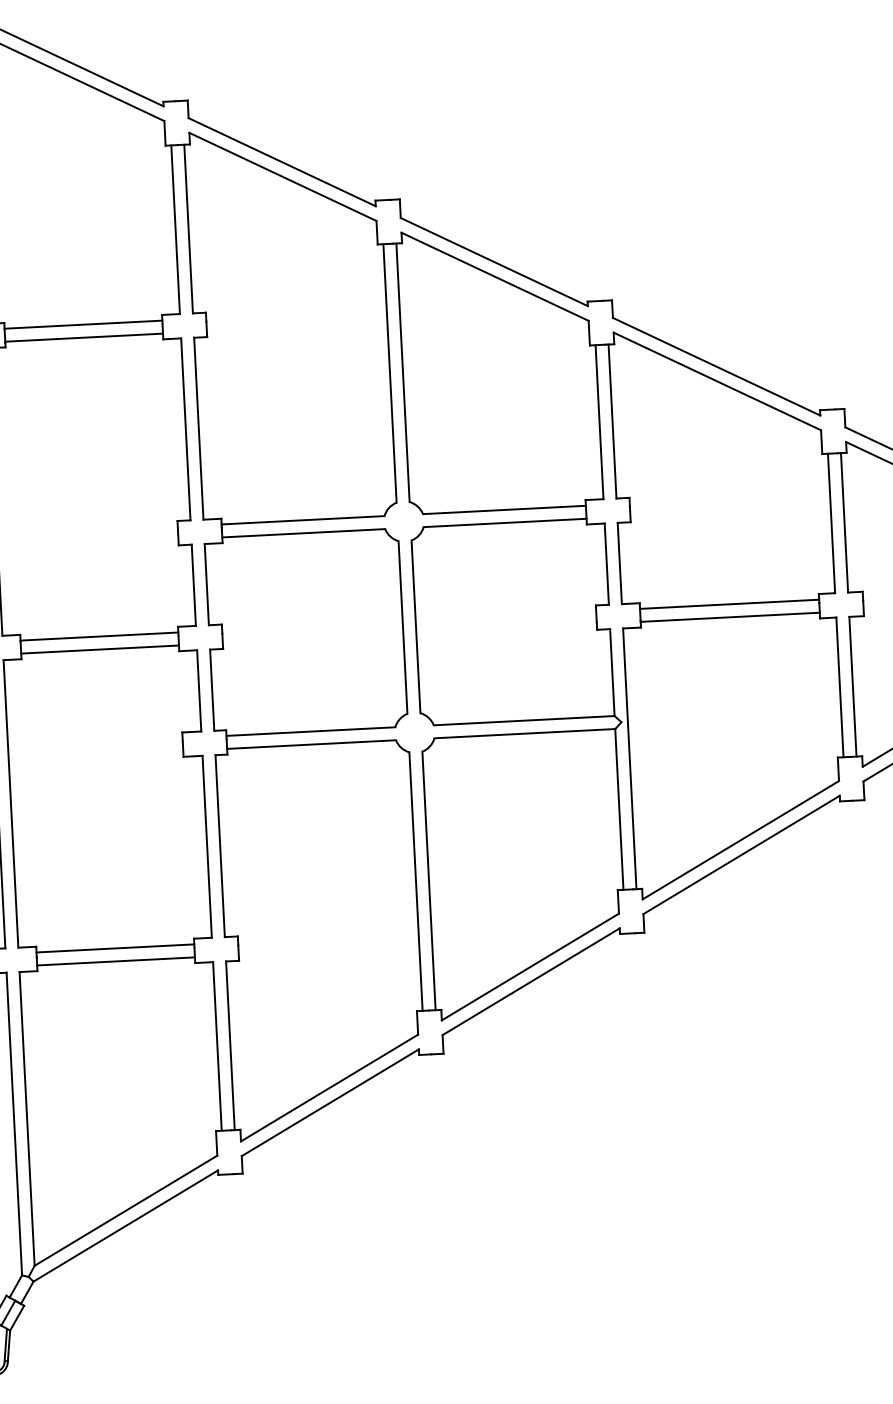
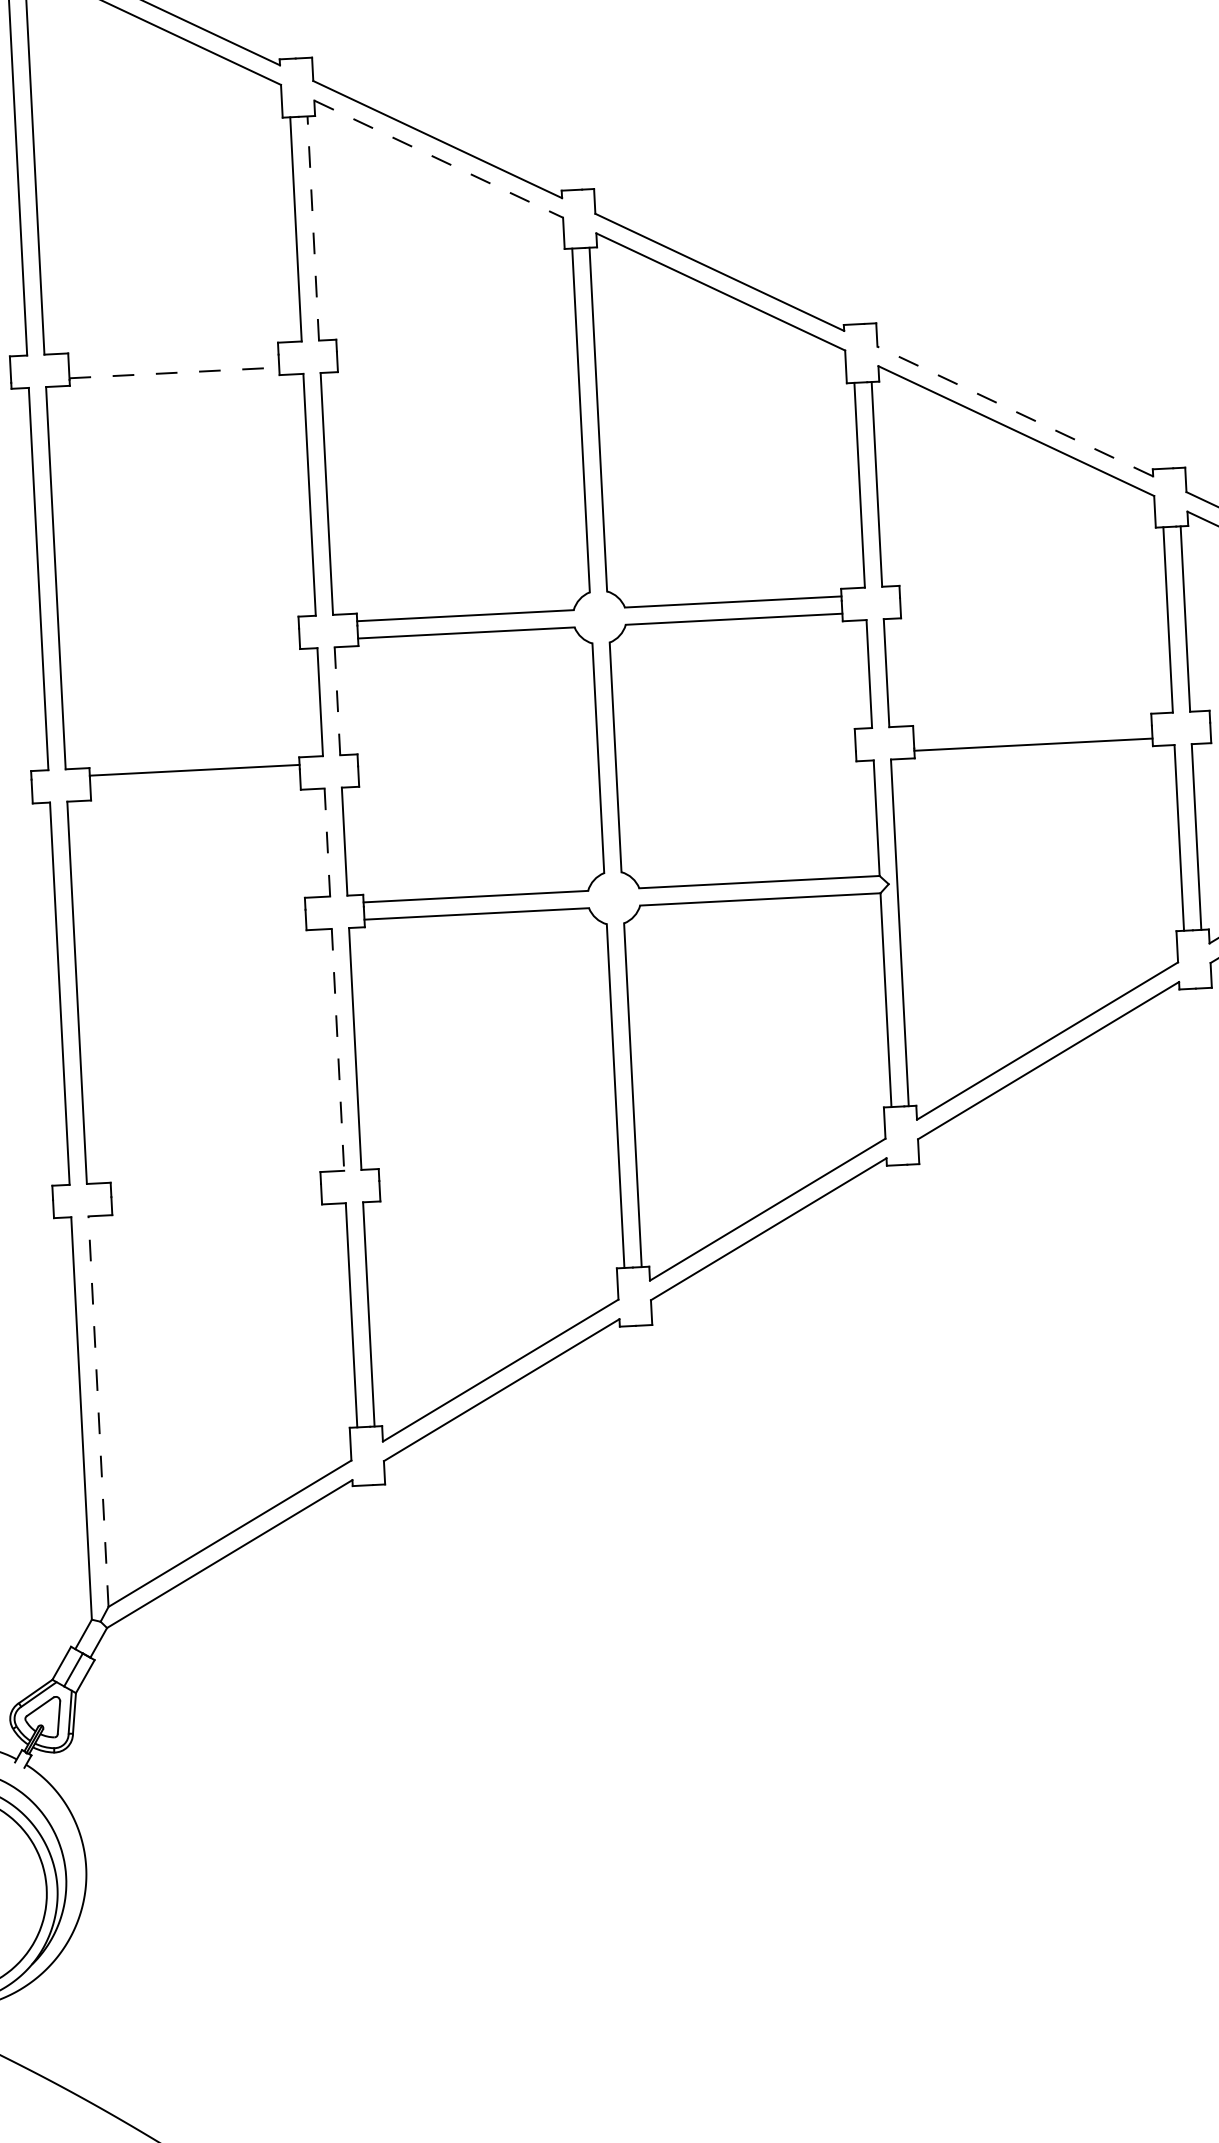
line: (283, 177) -> (439, 159), solid -> dashed
line: (188, 229) -> (313, 228), solid -> dashed
line: (83, 324) -> (173, 355), removed
line: (84, 337) -> (174, 372), solid -> dashed
line: (716, 366) -> (1014, 411), solid -> dashed
line: (206, 584) -> (337, 700), solid -> dashed
line: (729, 604) -> (1032, 727), removed
line: (100, 649) -> (195, 787), removed
line: (199, 691) -> (327, 843), solid -> dashed
line: (207, 847) -> (338, 1050), solid -> dashed
line: (115, 948) -> (215, 1184), removed
line: (115, 960) -> (216, 1201), removed
line: (27, 1118) -> (98, 1411), solid -> dashed

